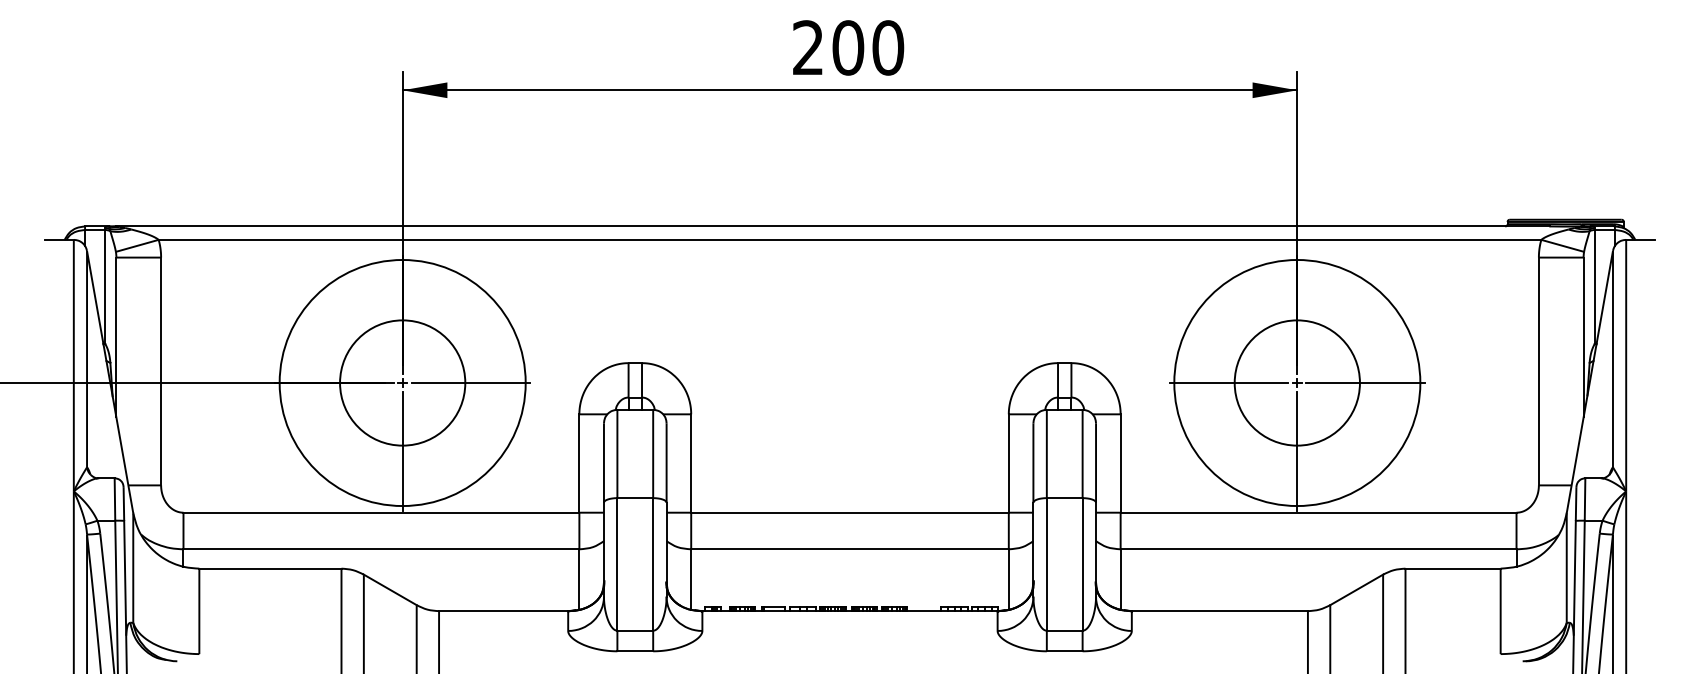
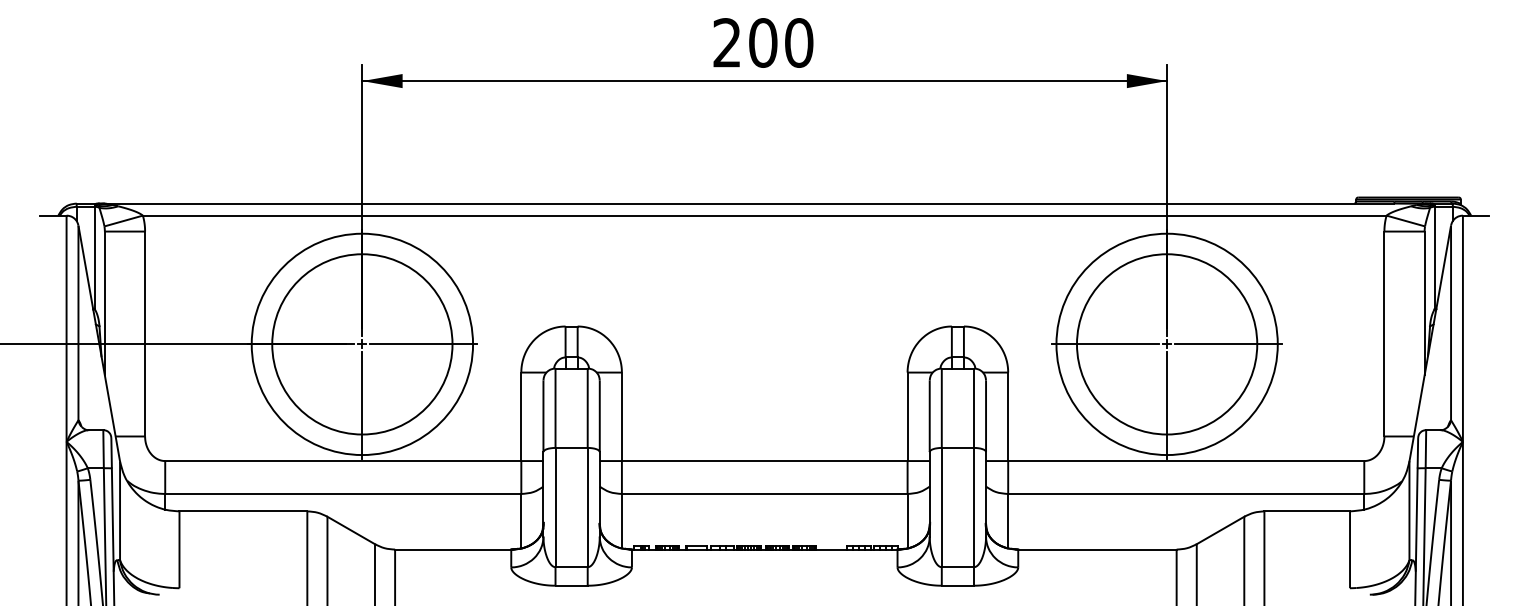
circle: (402, 382) -> (362, 343), size x1.6
circle: (1296, 382) -> (1166, 343), size x1.6

